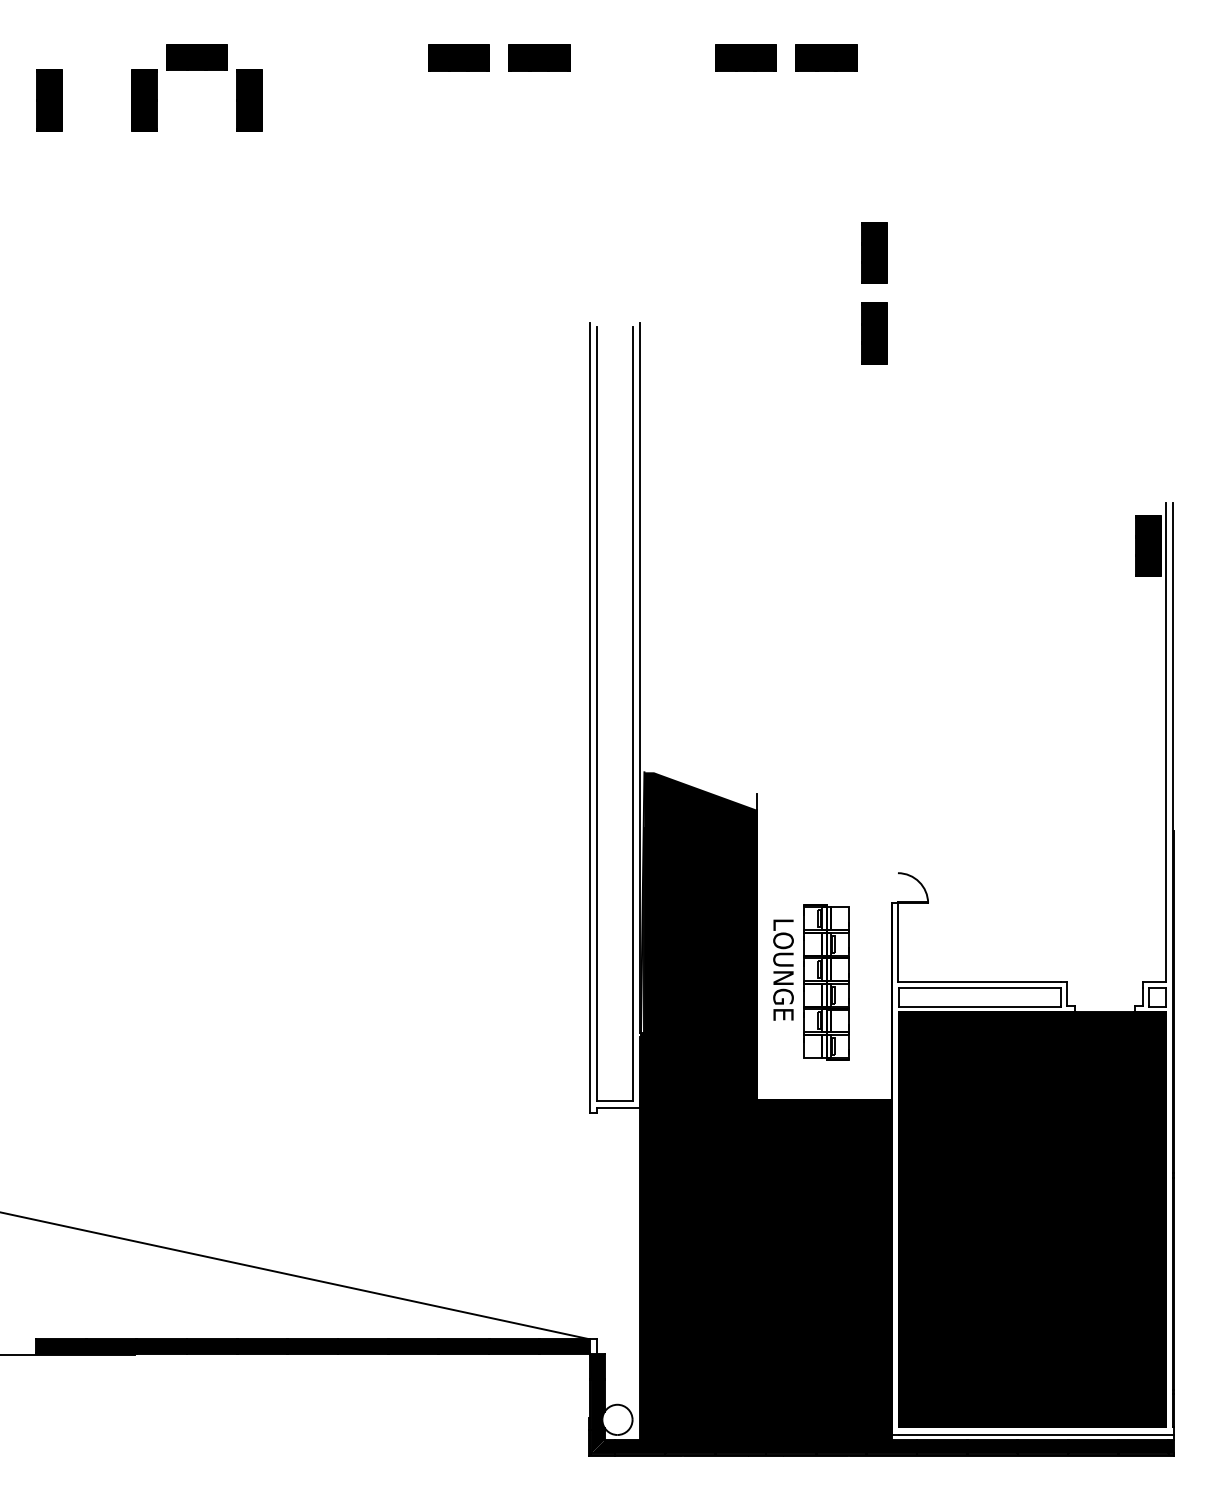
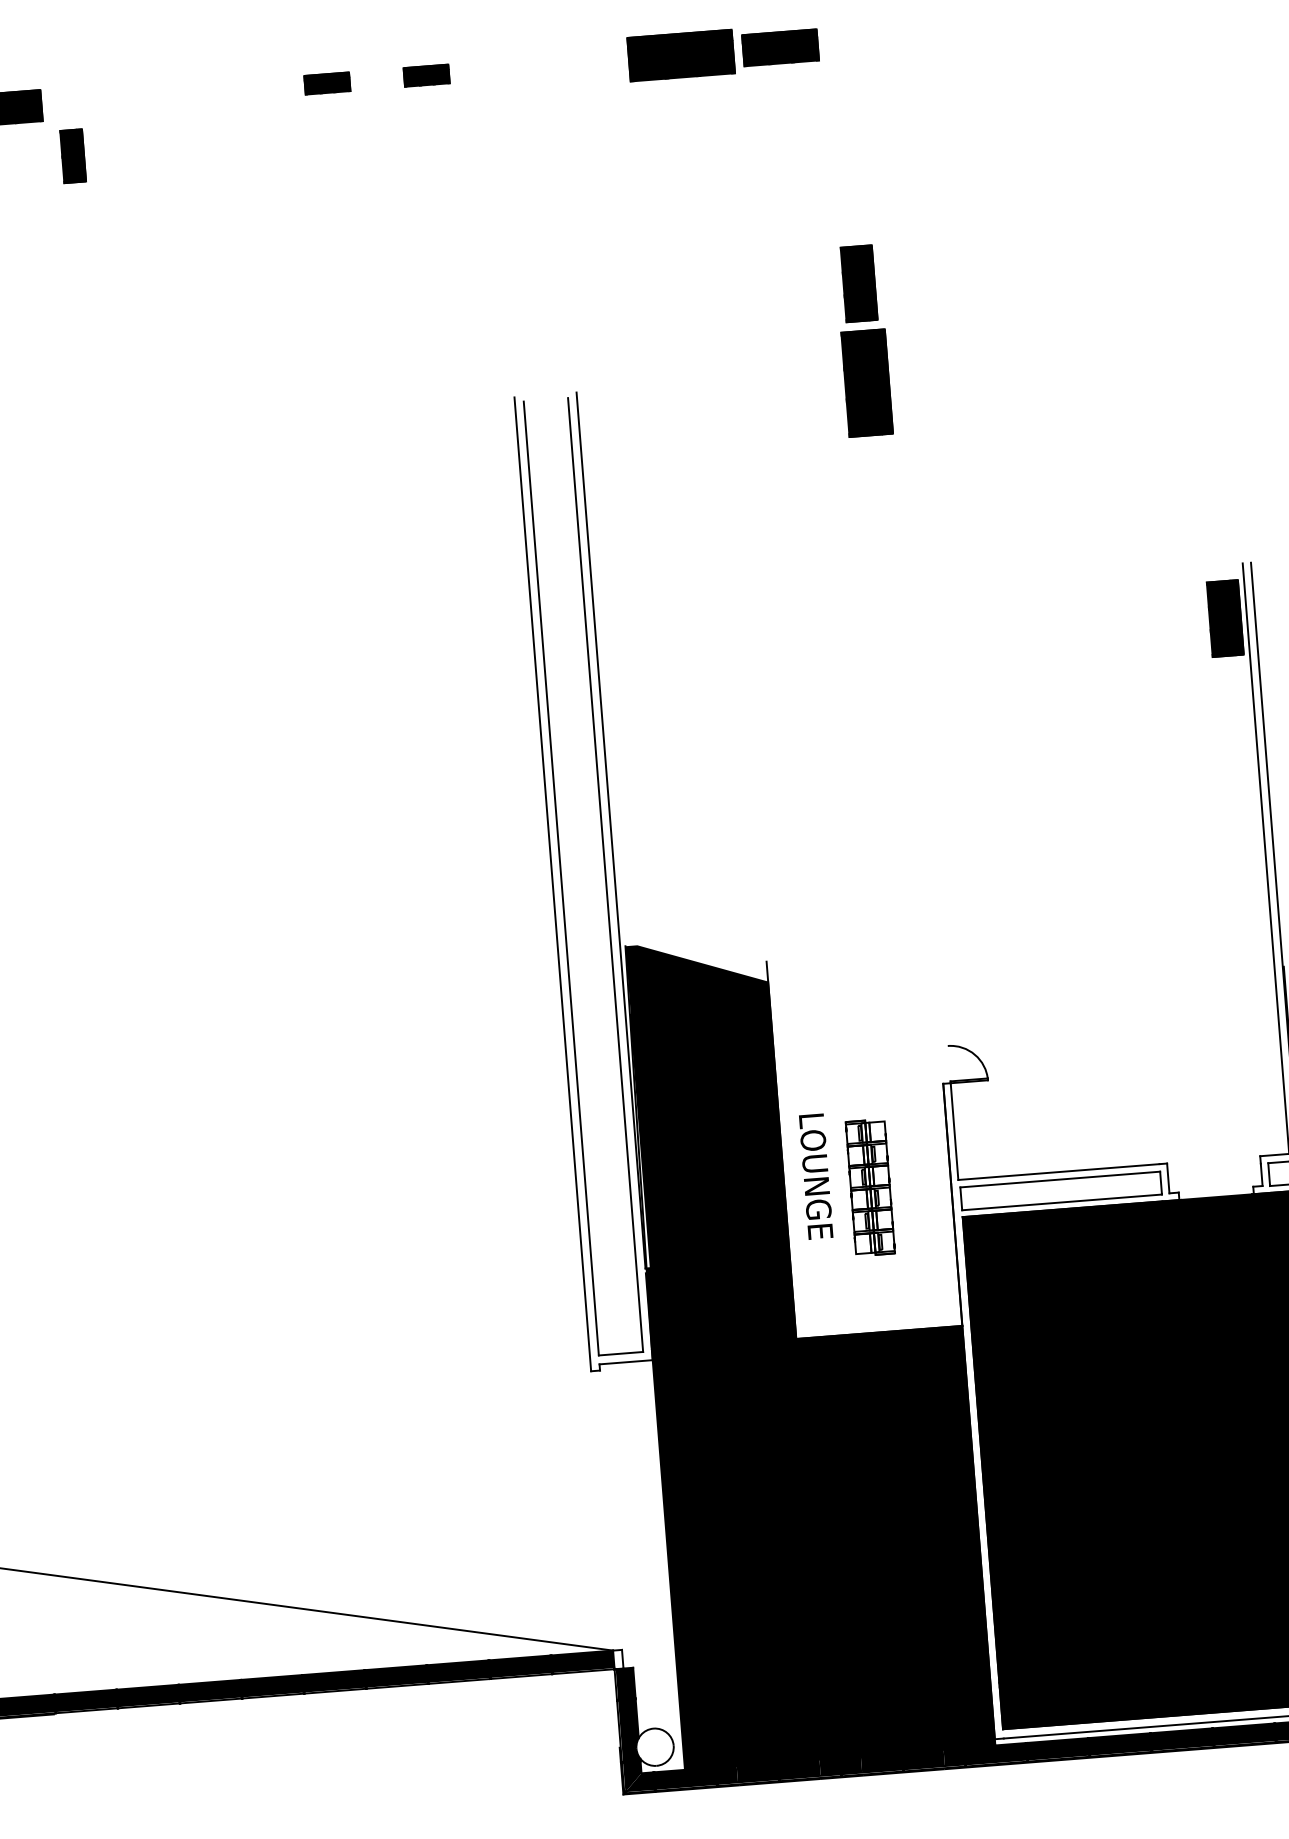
part: (458, 57) -> (326, 83), size x0.6
part: (539, 57) -> (426, 75), size x0.6
part: (745, 57) -> (680, 55), size x1.4
part: (249, 100) -> (73, 156), size x0.7
part: (874, 333) -> (866, 382), size x1.4
part: (826, 982) -> (870, 1187), size x0.7

